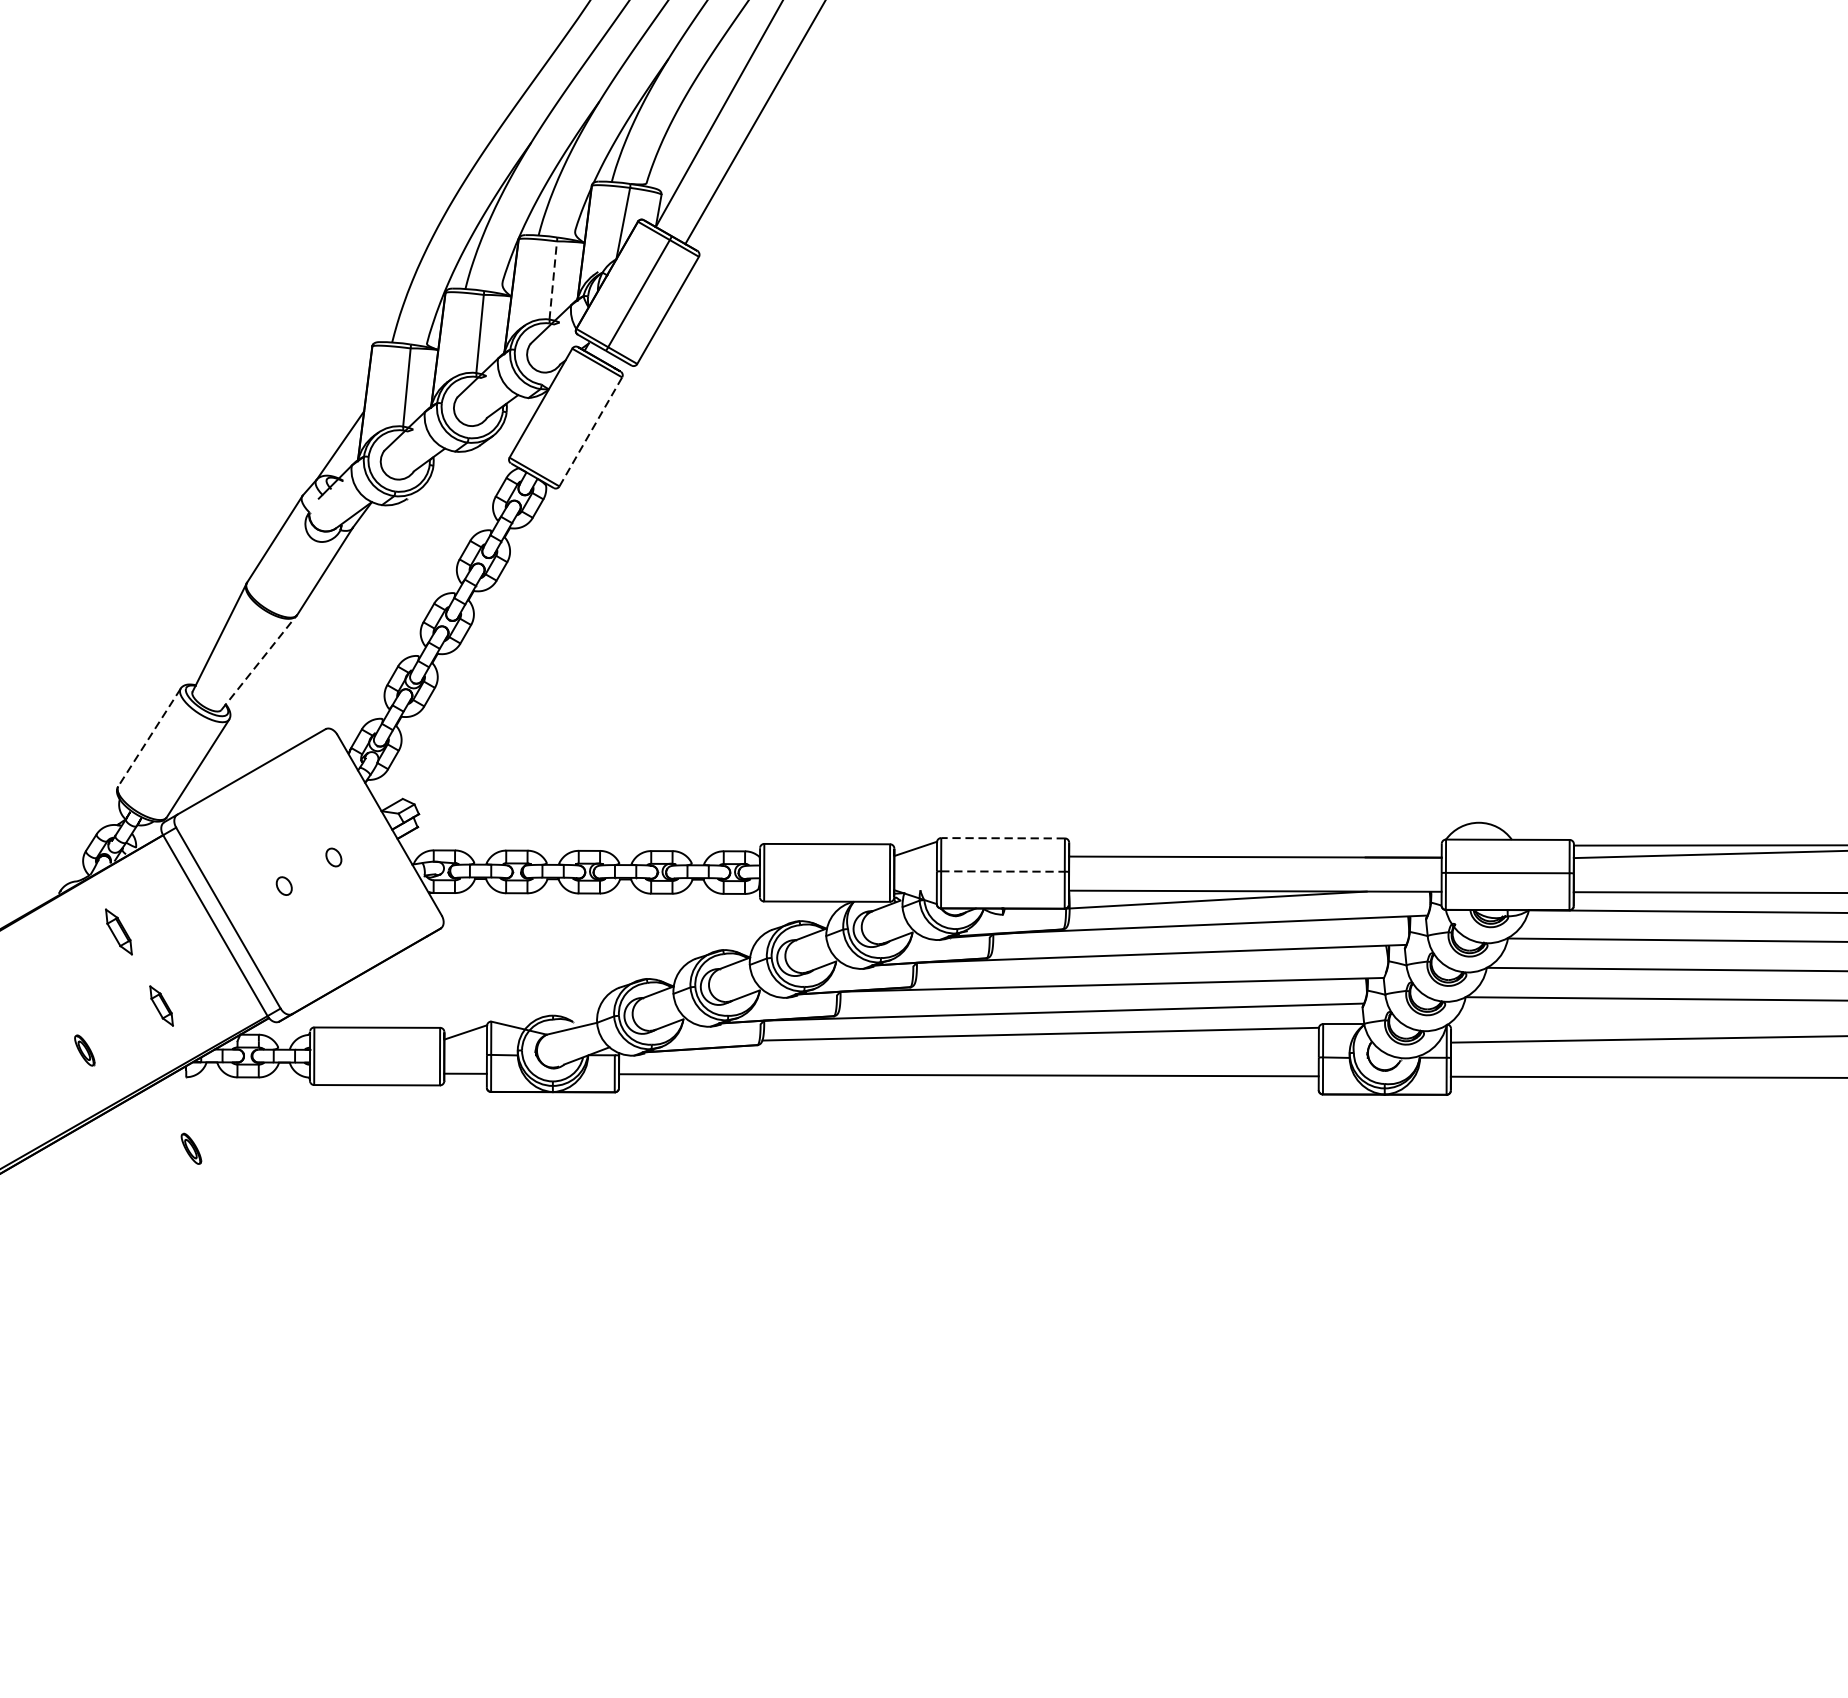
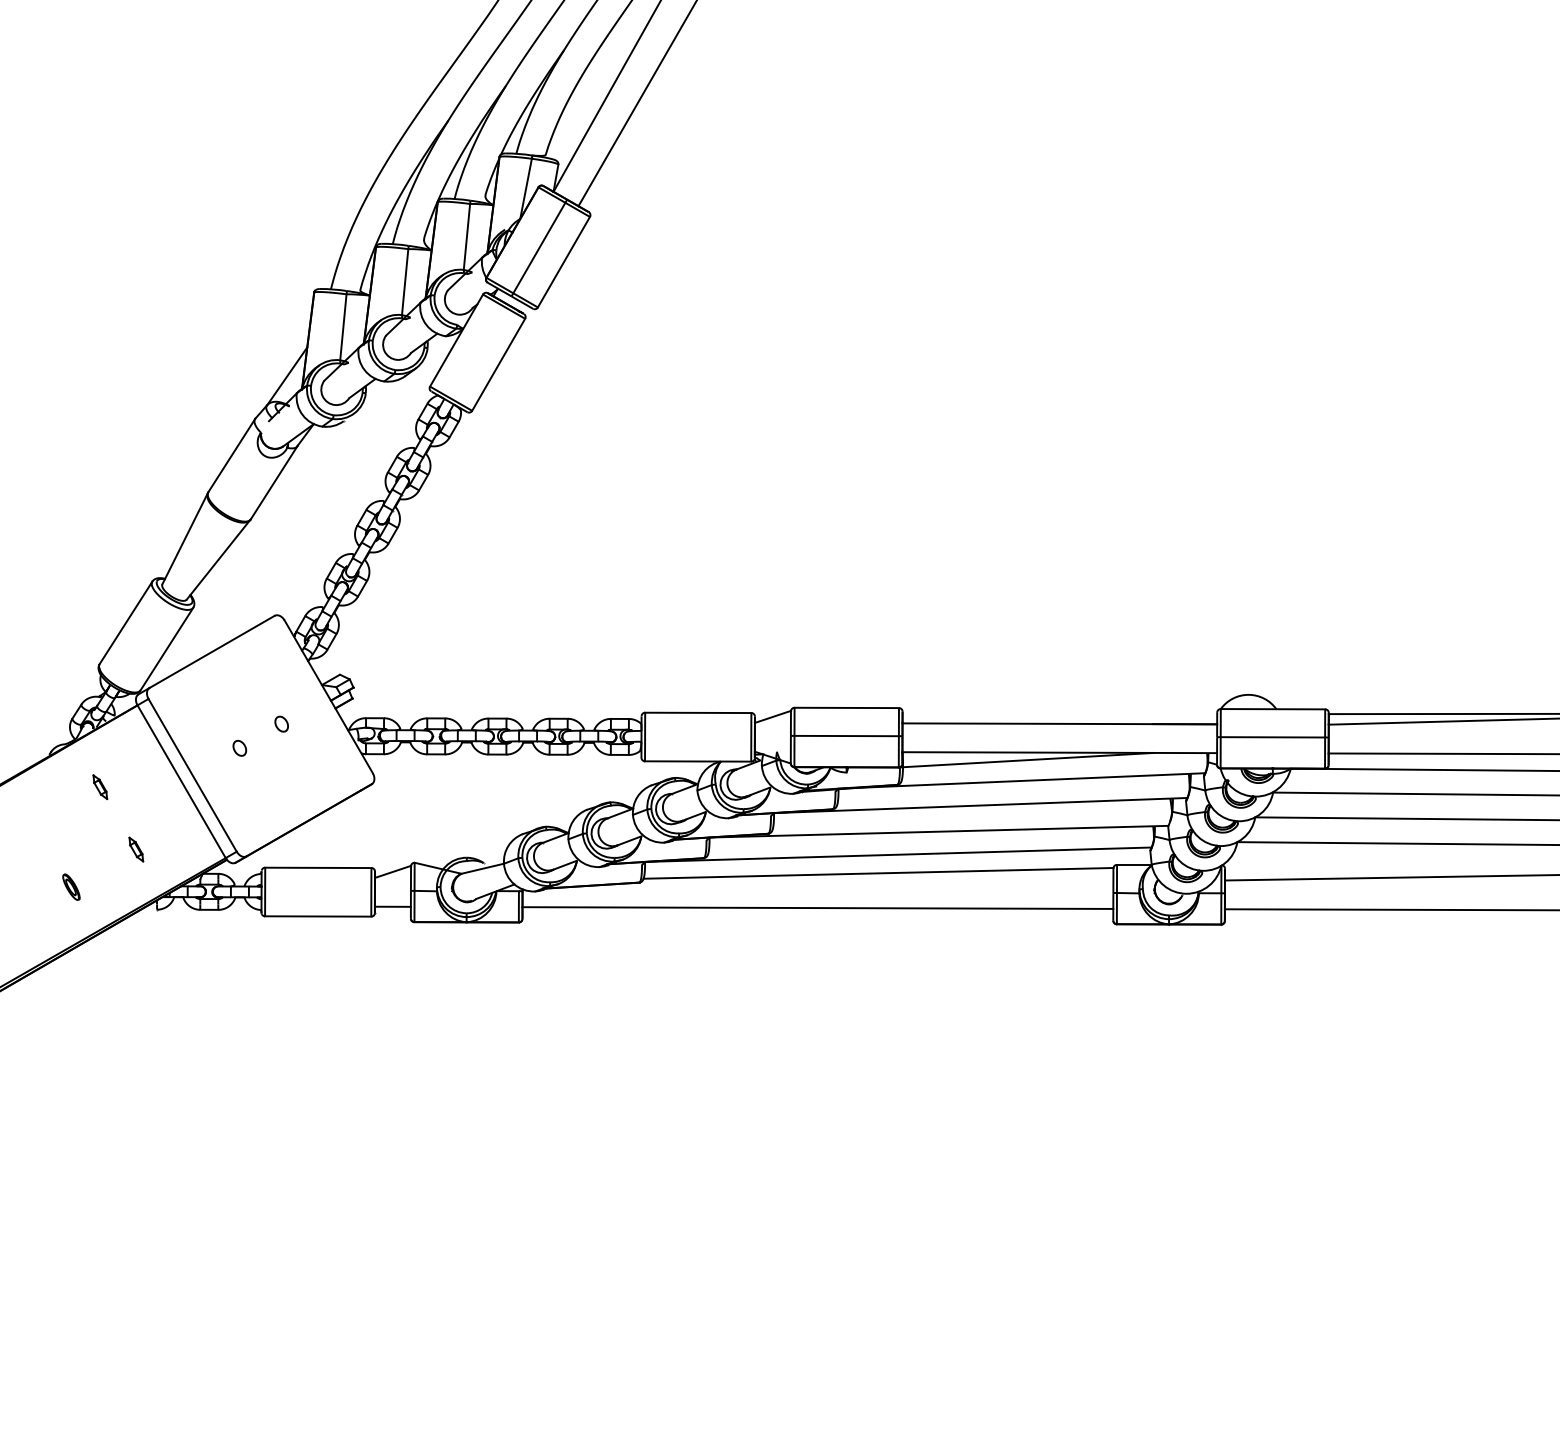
line: (552, 279) -> (466, 236), dashed -> solid
line: (590, 431) -> (498, 364), dashed -> solid
line: (260, 662) -> (219, 559), dashed -> solid
line: (148, 738) -> (125, 623), dashed -> solid
line: (1002, 837) -> (846, 707), dashed -> solid
line: (1003, 872) -> (847, 736), dashed -> solid
part: (119, 932) -> (100, 787), size x0.62
part: (161, 1005) -> (136, 849), size x0.71
part: (191, 1148) -> (161, 969), removed

